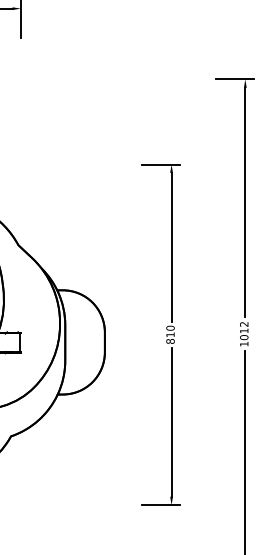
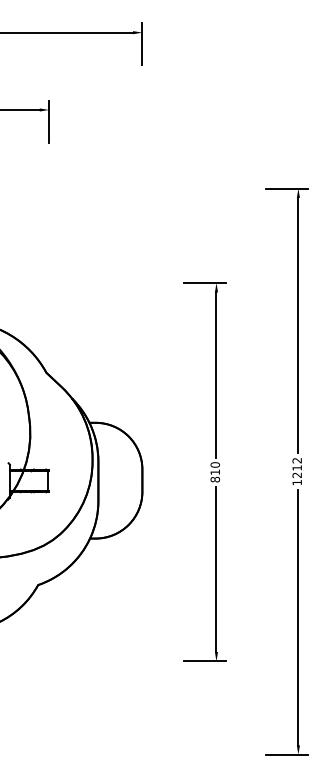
text: (243, 337) -> (296, 475), 1012 -> 1212

